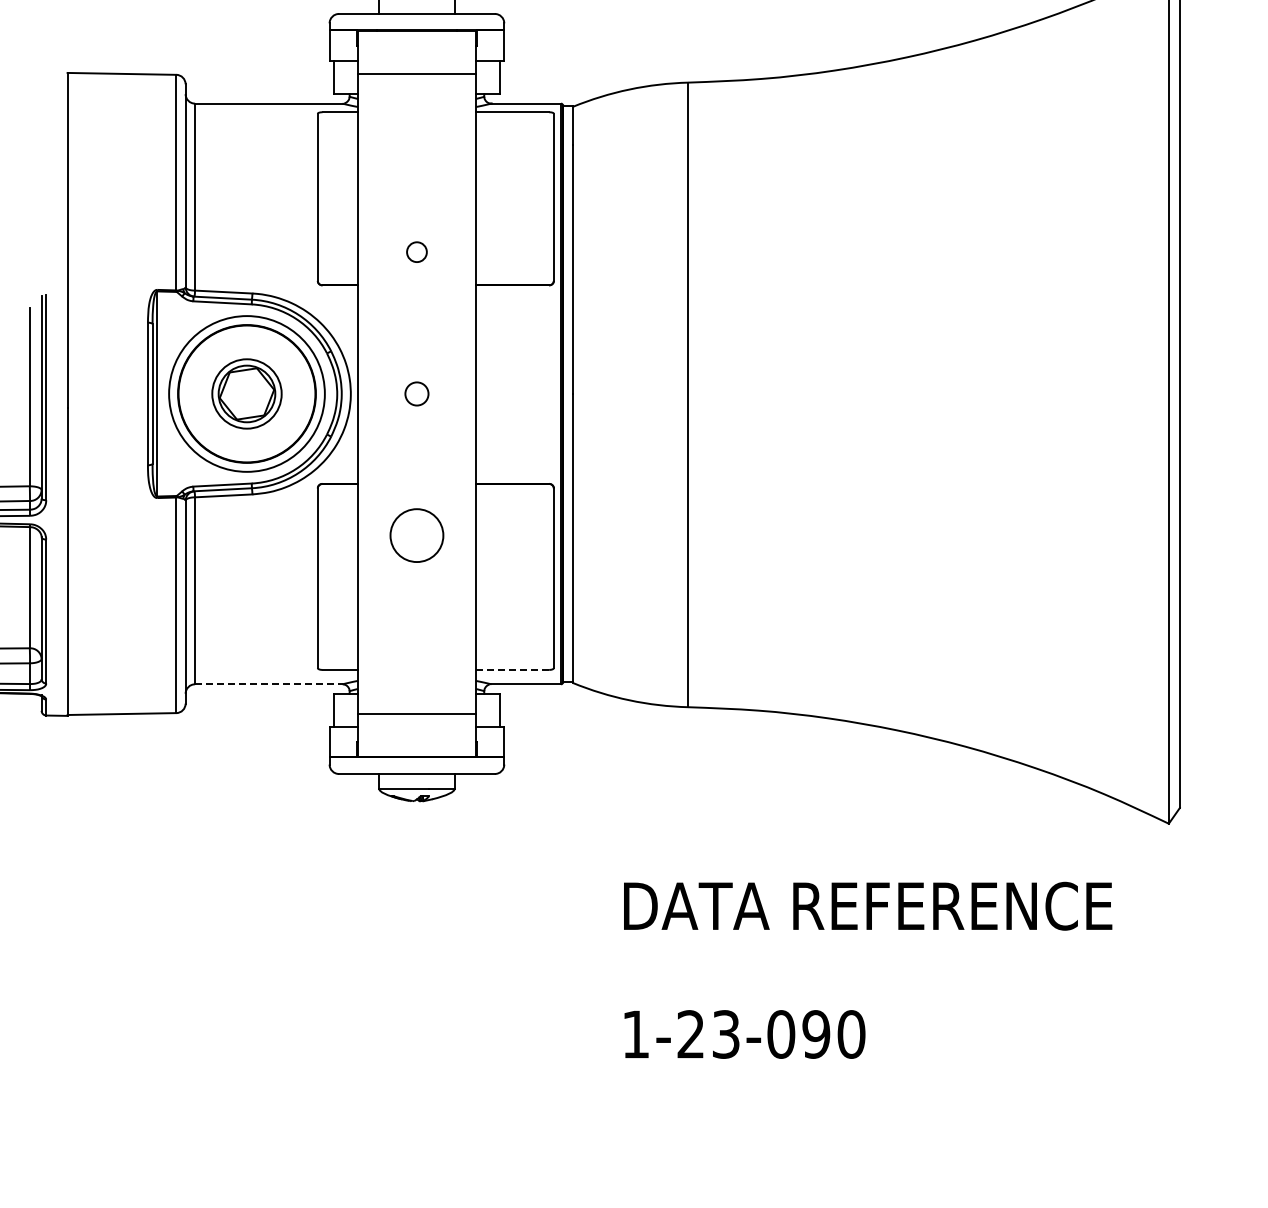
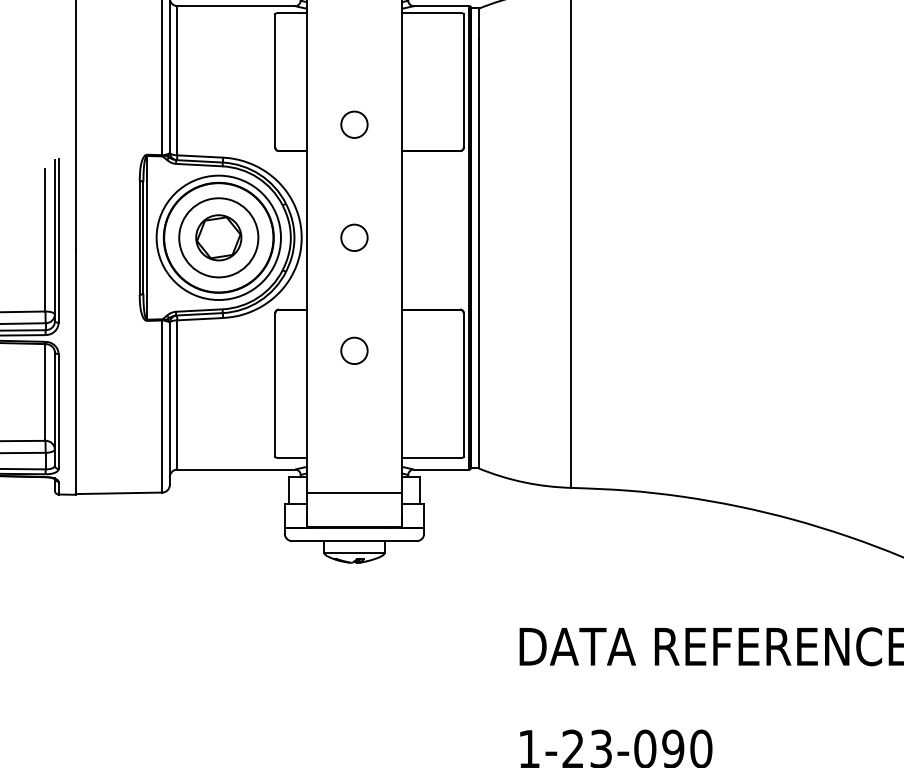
circle: (416, 251) -> (354, 124), size x1.67
circle: (246, 393) -> (218, 237), size x1.43
circle: (416, 393) -> (354, 237), size x1.43
circle: (416, 535) -> (354, 350), size x0.62
line: (512, 669) -> (430, 457), dashed -> solid
line: (268, 684) -> (235, 469), dashed -> solid

